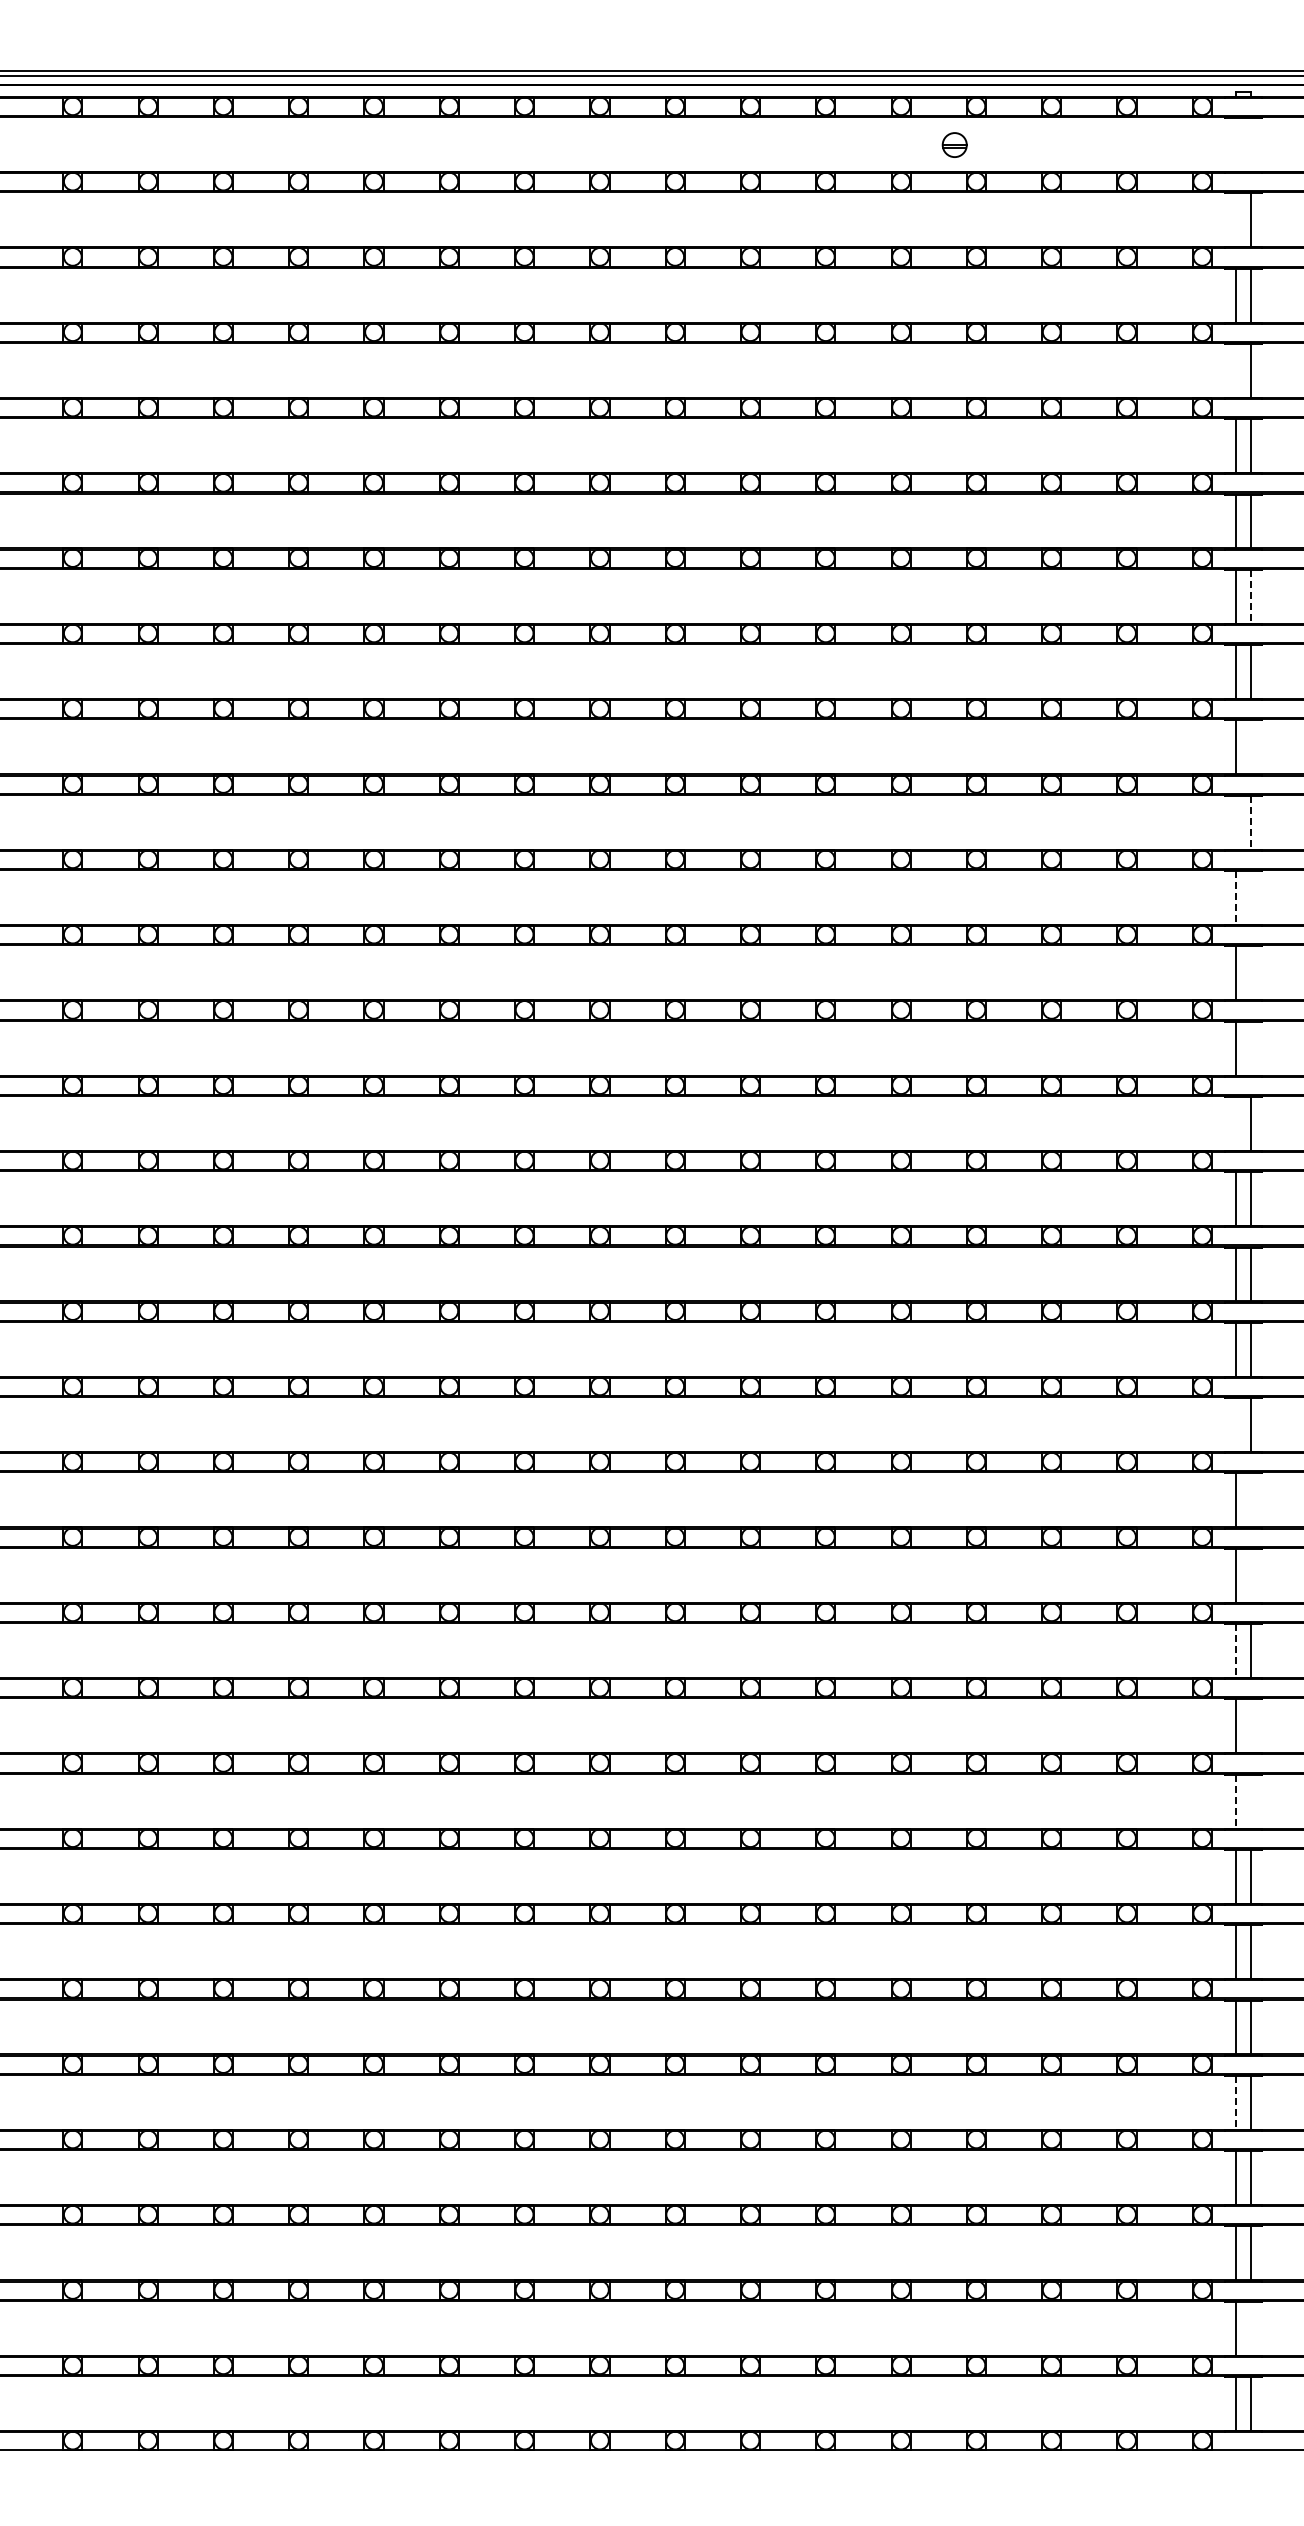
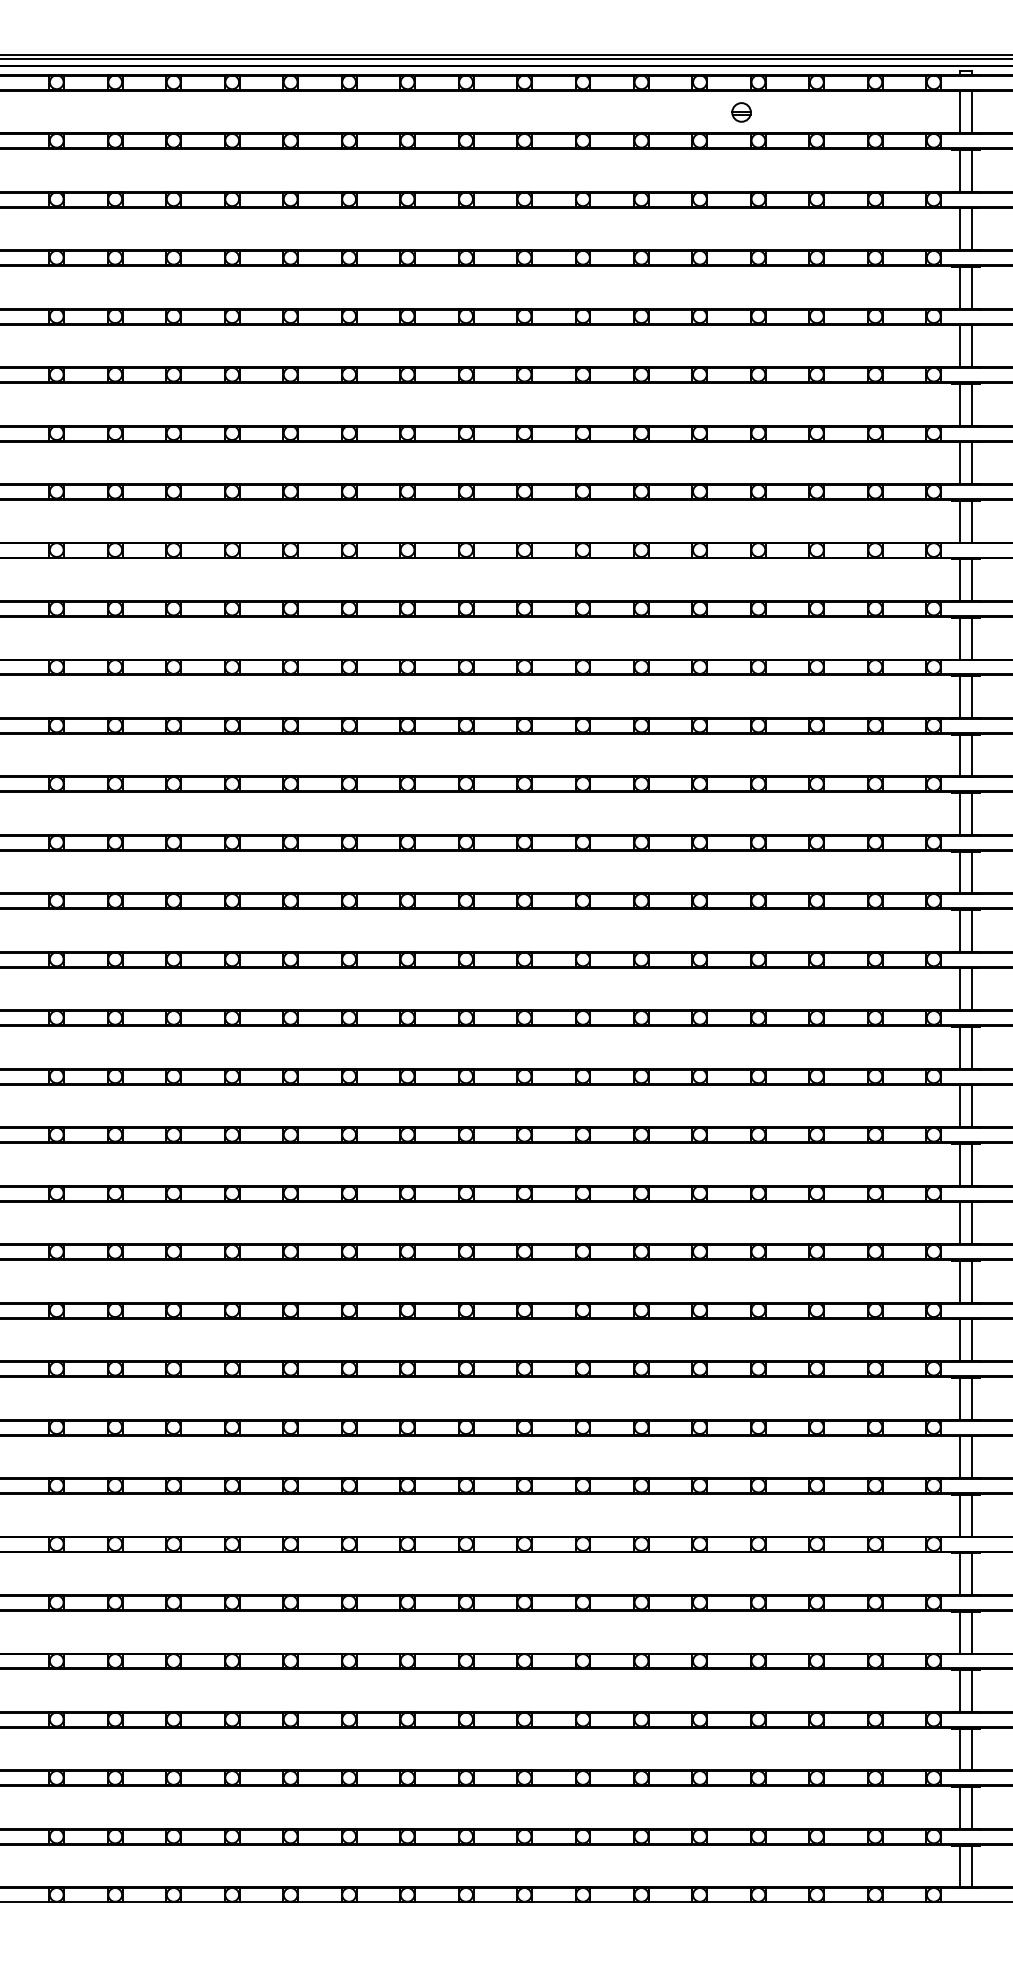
line: (1236, 145) -> (960, 112), added
line: (1250, 145) -> (971, 112), added
line: (1236, 220) -> (960, 170), added
line: (1236, 370) -> (960, 287), added
line: (1250, 597) -> (971, 463), dashed -> solid
line: (1250, 747) -> (971, 580), added
line: (1236, 822) -> (960, 638), added
line: (1250, 823) -> (971, 639), dashed -> solid
line: (1236, 898) -> (960, 697), dashed -> solid
line: (1250, 898) -> (971, 697), added
line: (1250, 973) -> (971, 755), added
line: (1250, 1048) -> (971, 813), added
line: (1236, 1123) -> (960, 872), added
line: (1236, 1425) -> (960, 1106), added
line: (1250, 1500) -> (971, 1164), added
line: (1250, 1575) -> (971, 1223), added
line: (1236, 1651) -> (960, 1282), dashed -> solid
line: (1250, 1726) -> (971, 1340), added
line: (1250, 1801) -> (971, 1398), added
line: (1236, 1802) -> (960, 1399), dashed -> solid
line: (1236, 2103) -> (960, 1633), dashed -> solid
line: (1250, 2328) -> (971, 1807), added

